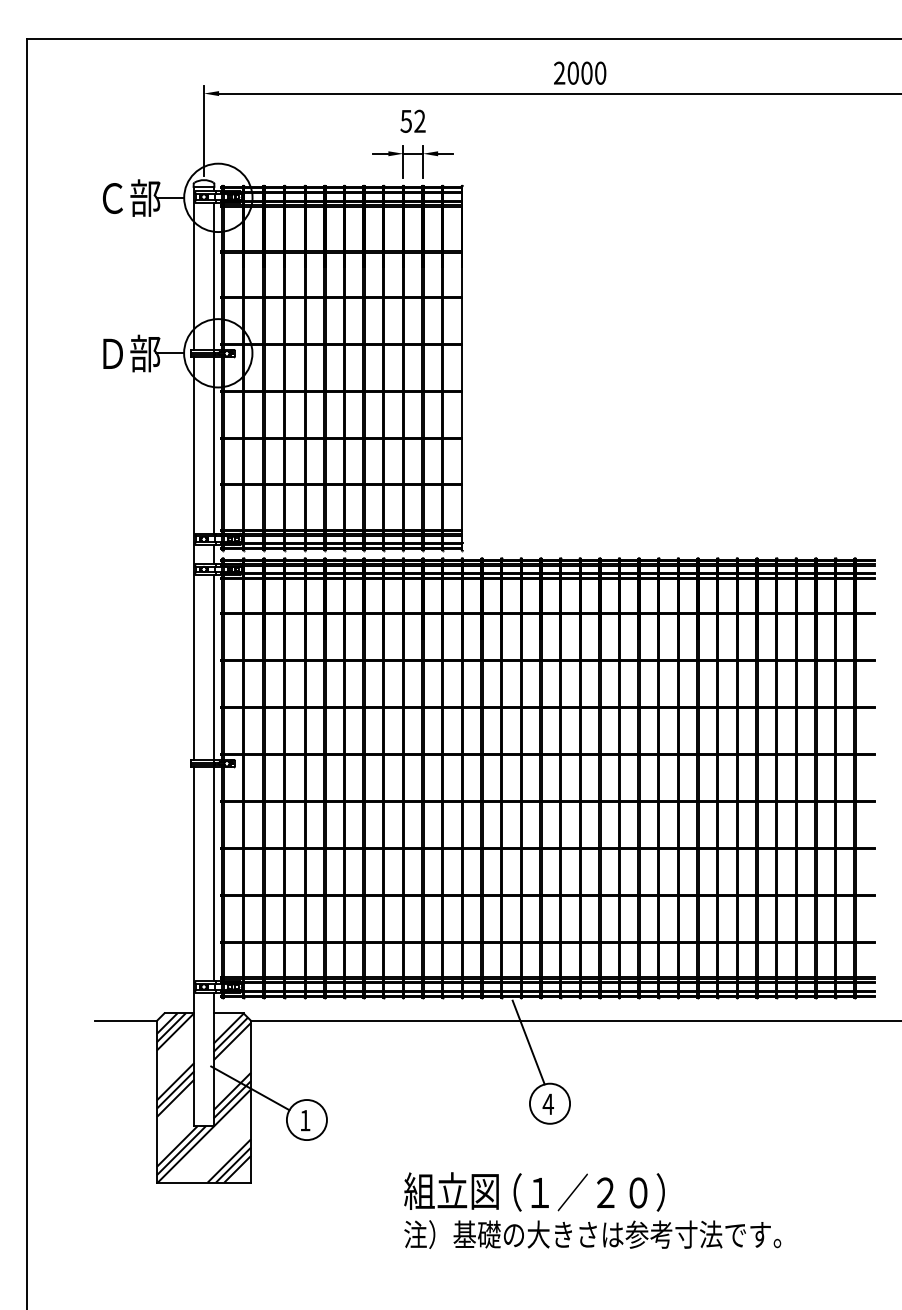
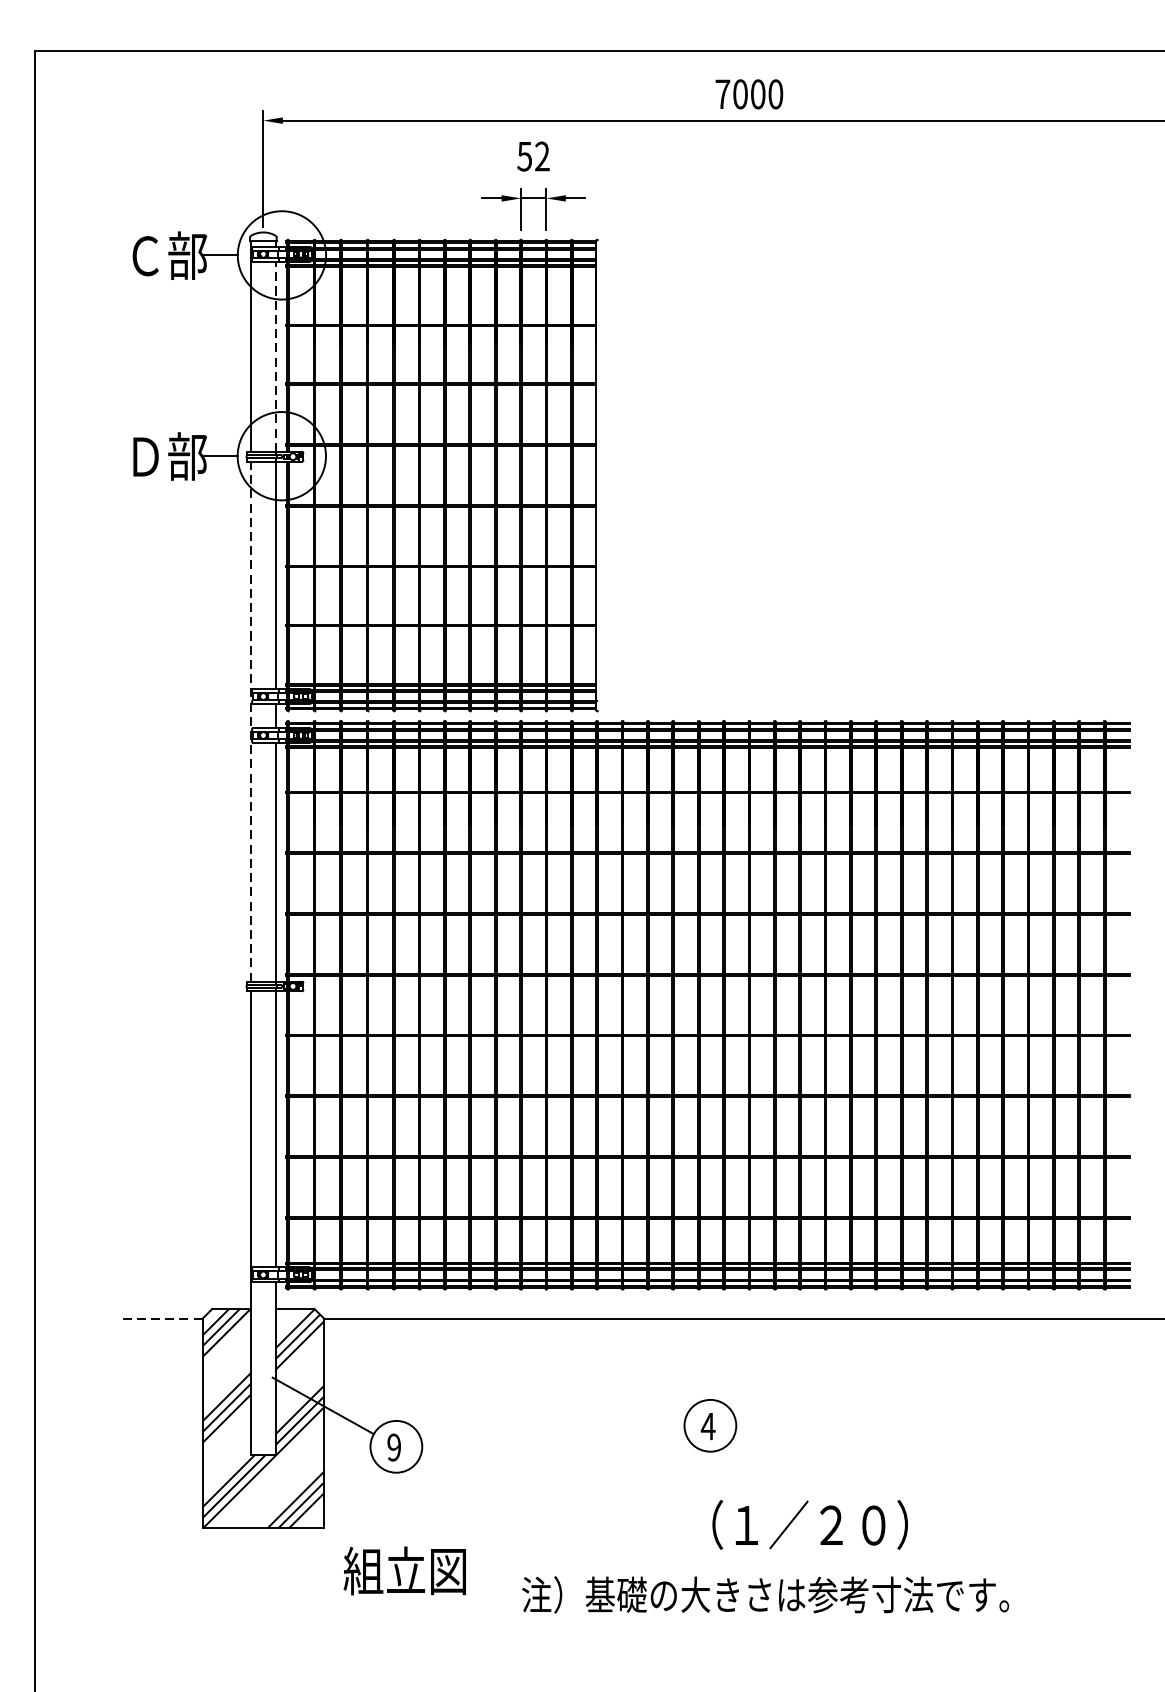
text: (559, 72) -> (722, 93), 2000 -> 7000
line: (213, 276) -> (275, 356), solid -> dashed
line: (194, 558) -> (251, 721), solid -> dashed
line: (125, 1020) -> (161, 1318), solid -> dashed
line: (528, 1042) -> (682, 1346), removed
text: (305, 1120) -> (394, 1447), 1 -> 9
text: (451, 1190) -> (404, 1570), moved
text: (588, 1192) -> (809, 1524), moved

